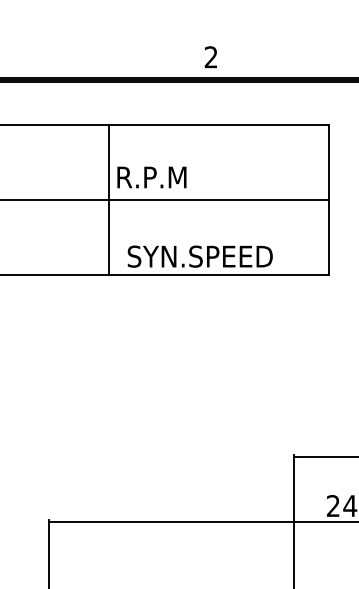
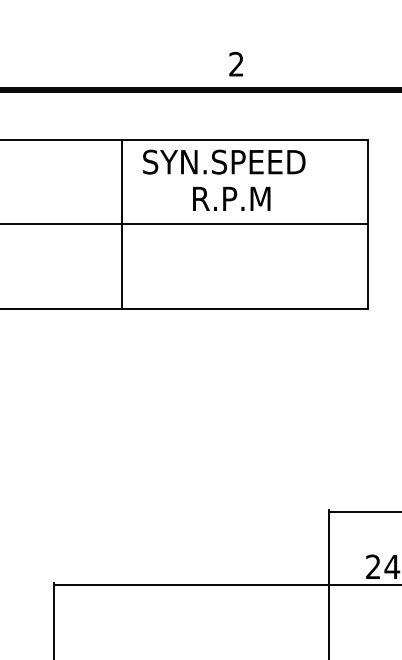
text: (151, 177) -> (231, 198), moved
text: (199, 256) -> (223, 161), moved

